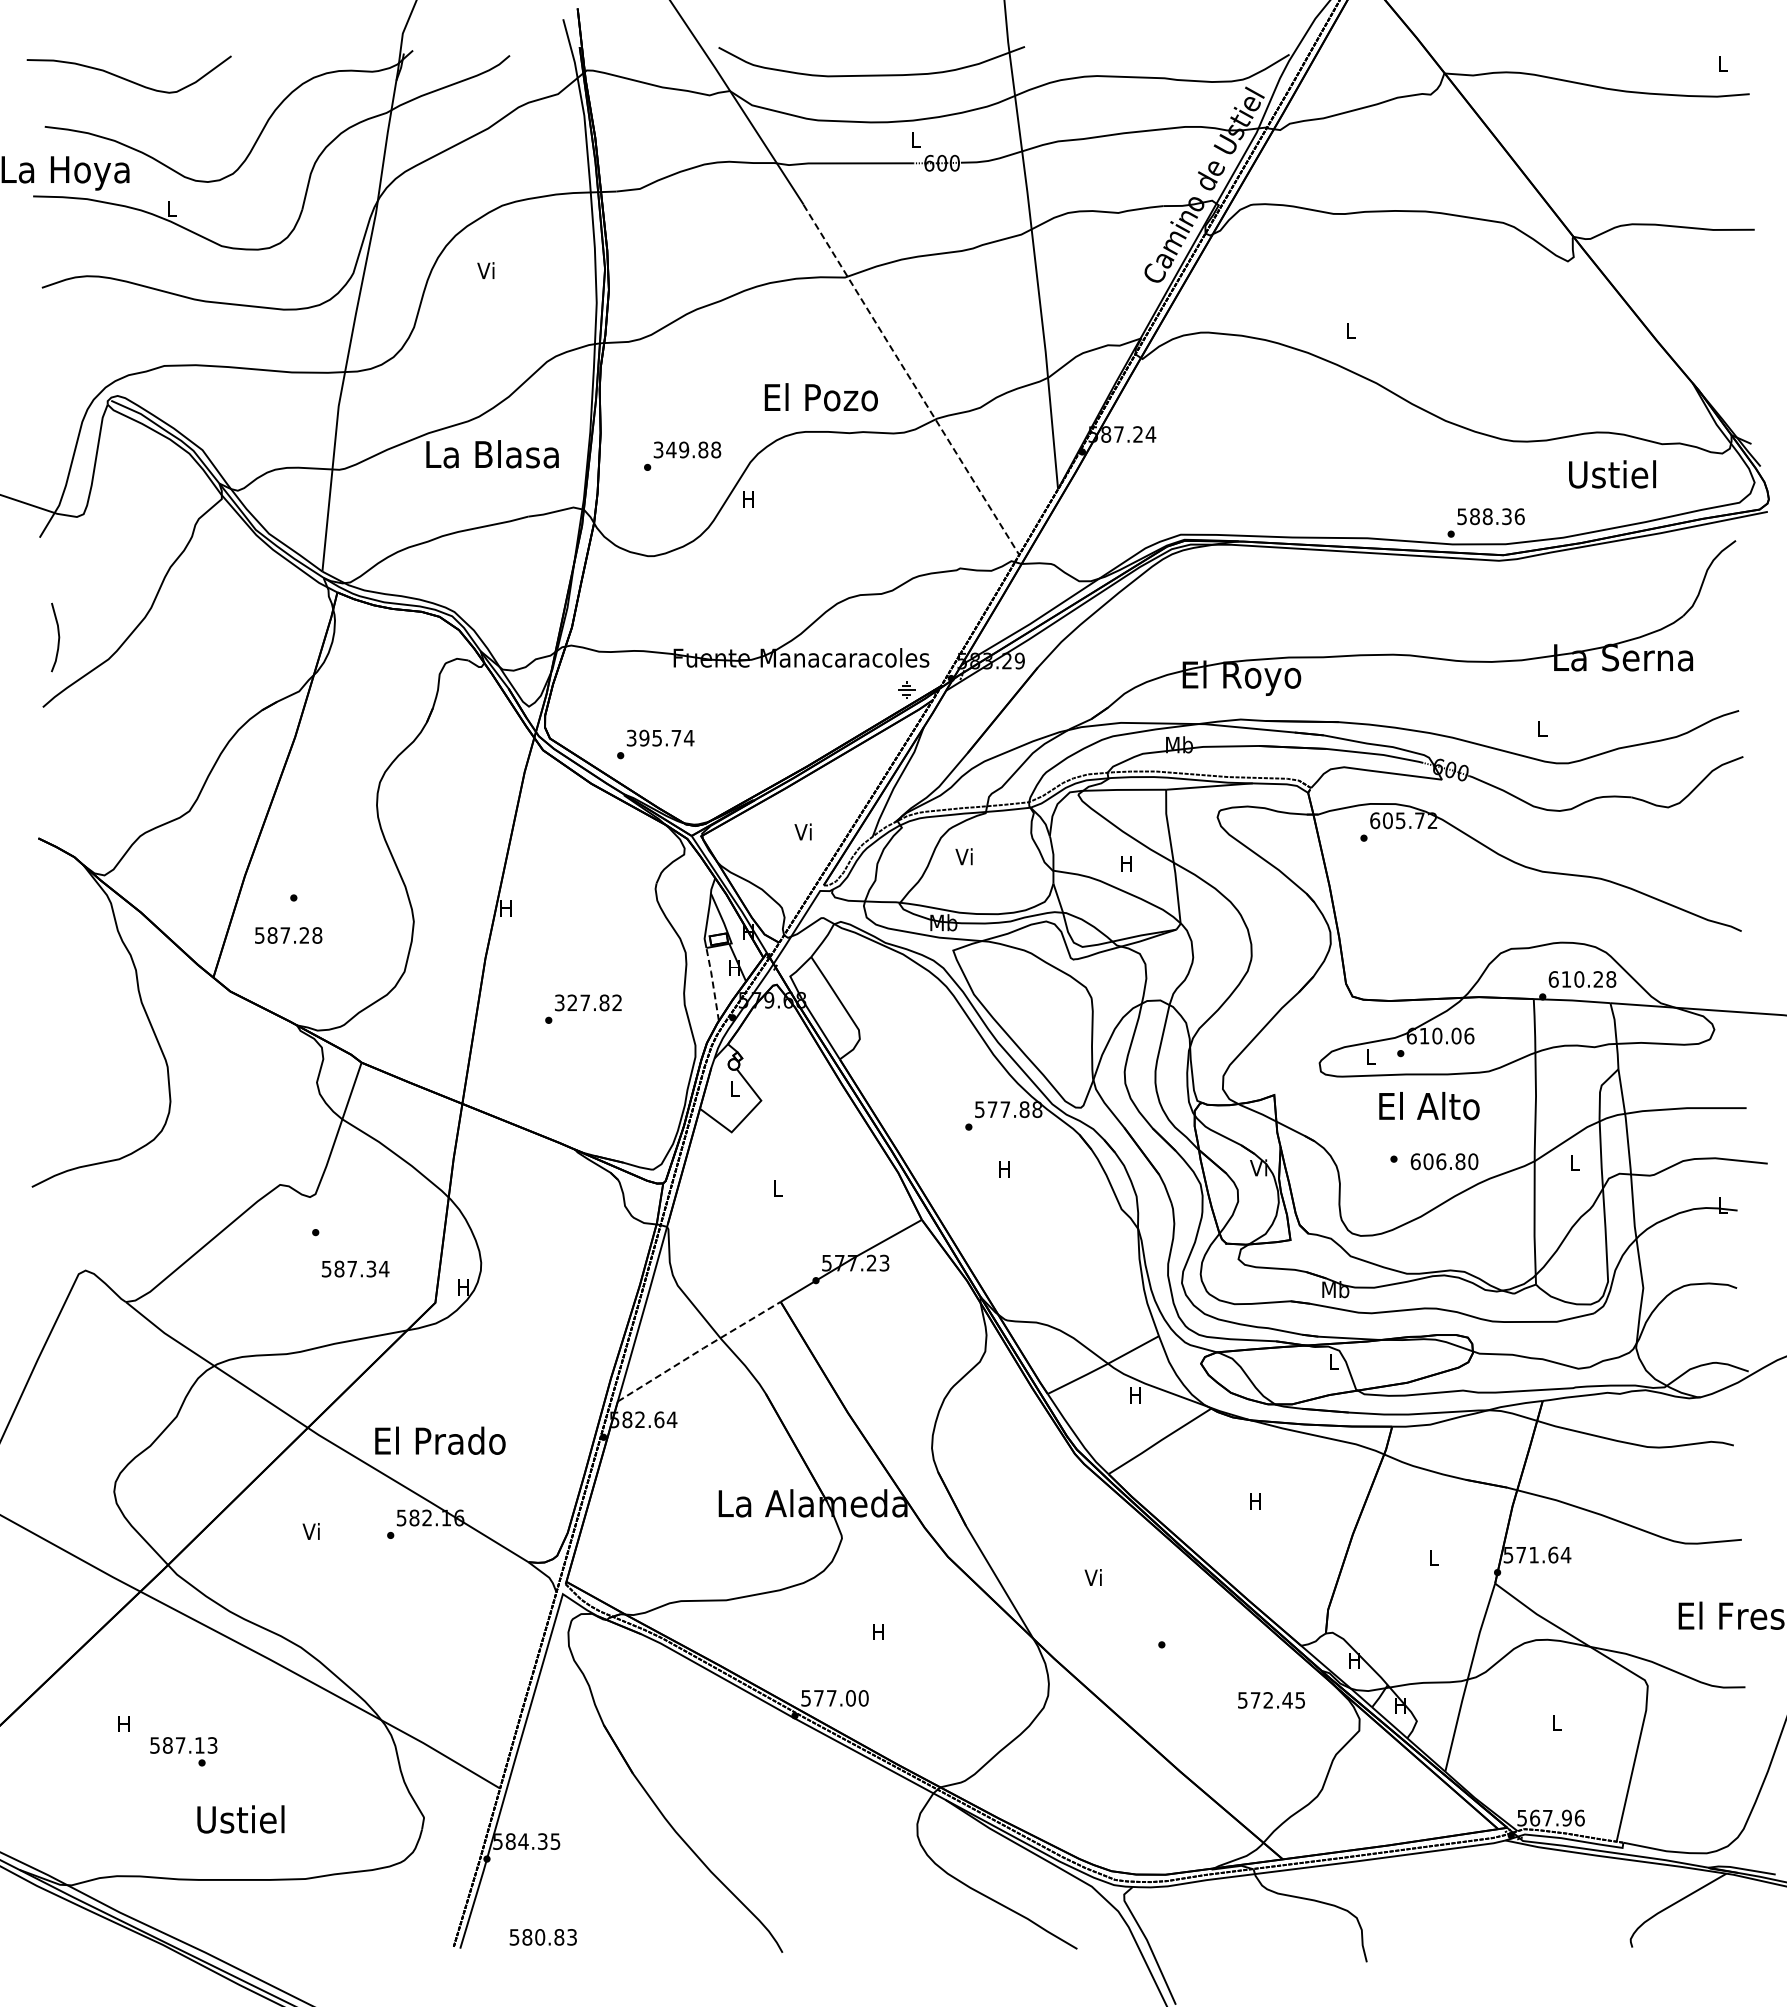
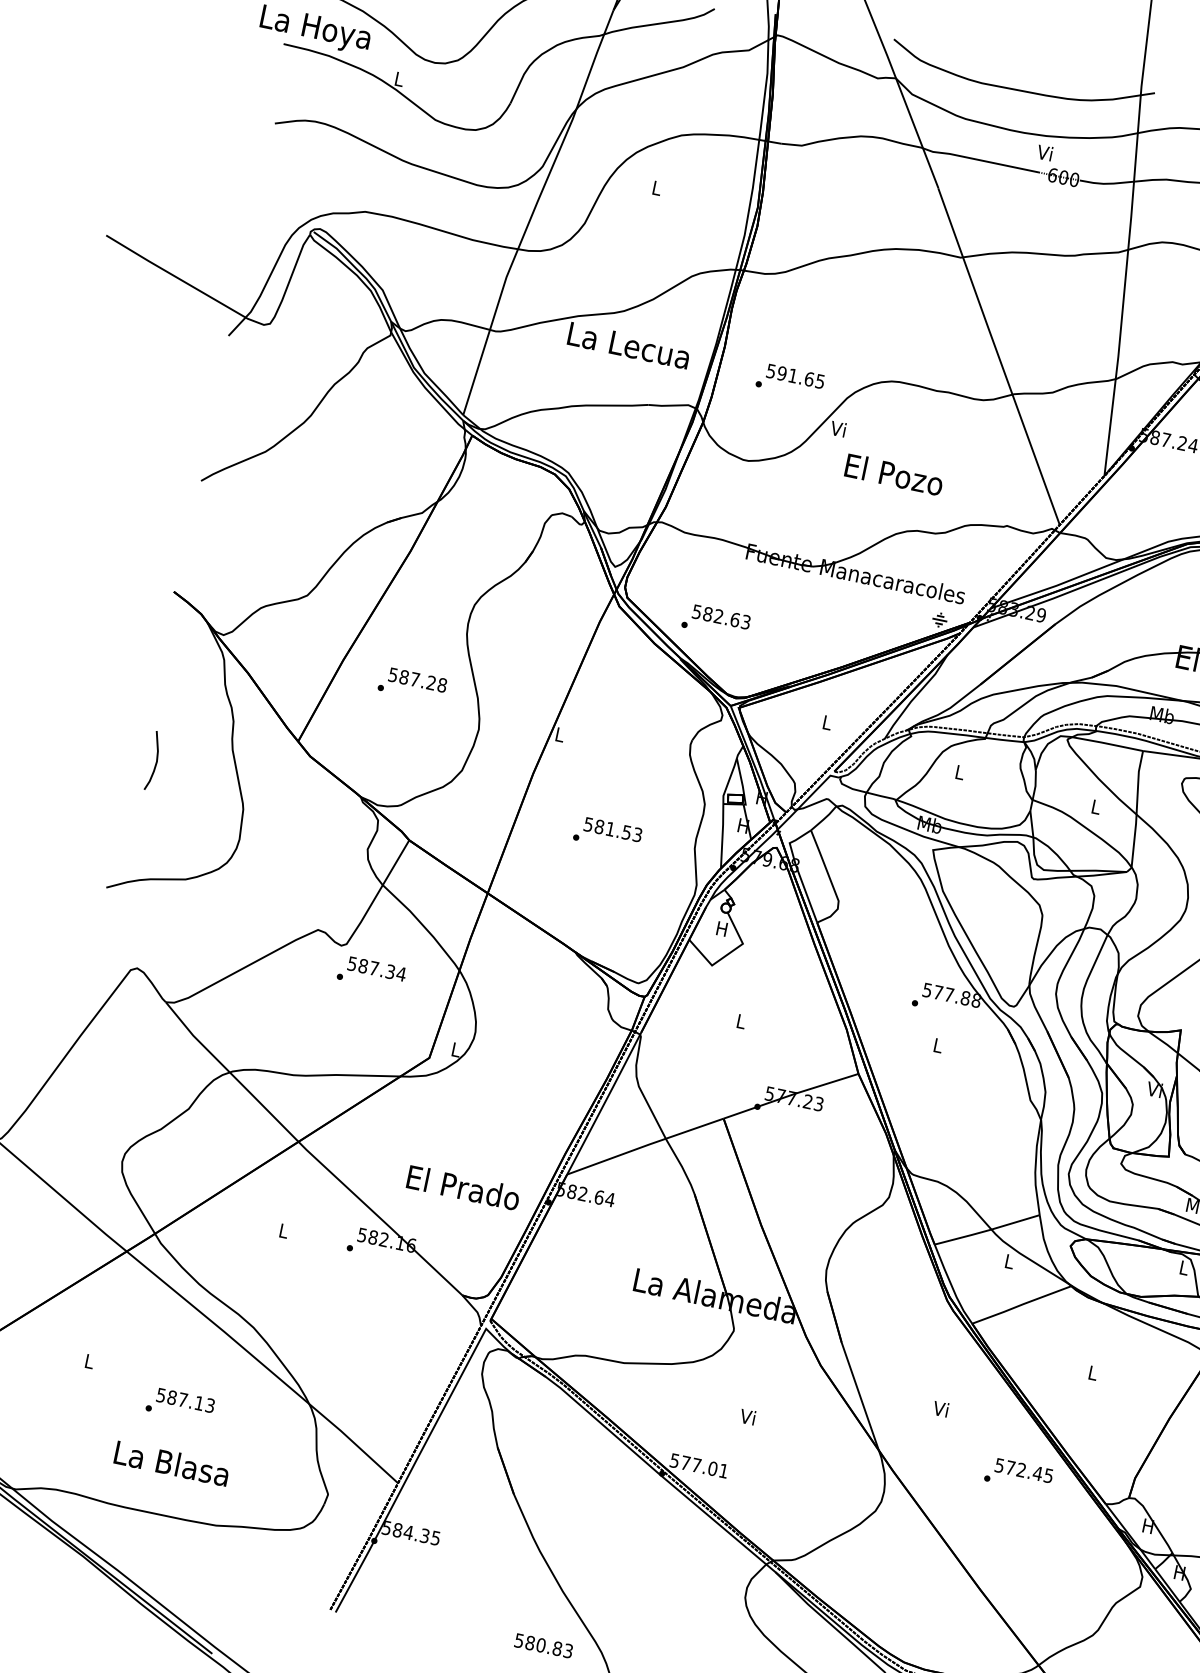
text: (914, 139) -> (1044, 152), L -> Vi
text: (485, 270) -> (655, 187), Vi -> L
line: (911, 380) -> (998, 357), dashed -> solid
text: (820, 397) -> (893, 474), moved
text: (687, 449) -> (795, 376), 349.88 -> 591.65
text: (492, 454) -> (628, 345), La Blasa -> La Lecua
text: (747, 498) -> (838, 428), H -> Vi
curve: (58, 637) -> (156, 761), moved
text: (660, 737) -> (721, 616), 395.74 -> 582.63
text: (802, 831) -> (825, 721), Vi -> L
text: (963, 856) -> (958, 771), Vi -> L
text: (1126, 863) -> (1096, 806), H -> L
text: (505, 908) -> (559, 734), H -> L
text: (288, 935) -> (417, 680), moved
line: (713, 984) -> (722, 836), dashed -> solid
text: (588, 1002) -> (613, 829), 327.82 -> 581.53
text: (734, 1088) -> (722, 928), L -> H
text: (1004, 1169) -> (937, 1045), H -> L
text: (355, 1268) -> (377, 968), moved
text: (463, 1287) -> (456, 1049), H -> L
line: (700, 1350) -> (646, 1145), dashed -> solid
text: (1135, 1395) -> (1009, 1261), H -> L
text: (440, 1440) -> (463, 1187), moved
text: (1255, 1501) -> (1092, 1373), H -> L
text: (310, 1531) -> (282, 1230), Vi -> L
text: (877, 1631) -> (747, 1416), H -> Vi
text: (863, 1698) -> (723, 1471), 577.00 -> 577.01
text: (1271, 1700) -> (1024, 1470), moved
text: (123, 1723) -> (88, 1360), H -> L
text: (183, 1745) -> (185, 1400), moved
text: (241, 1819) -> (172, 1463), Ustiel -> La Blasa
text: (542, 1937) -> (543, 1645), moved

